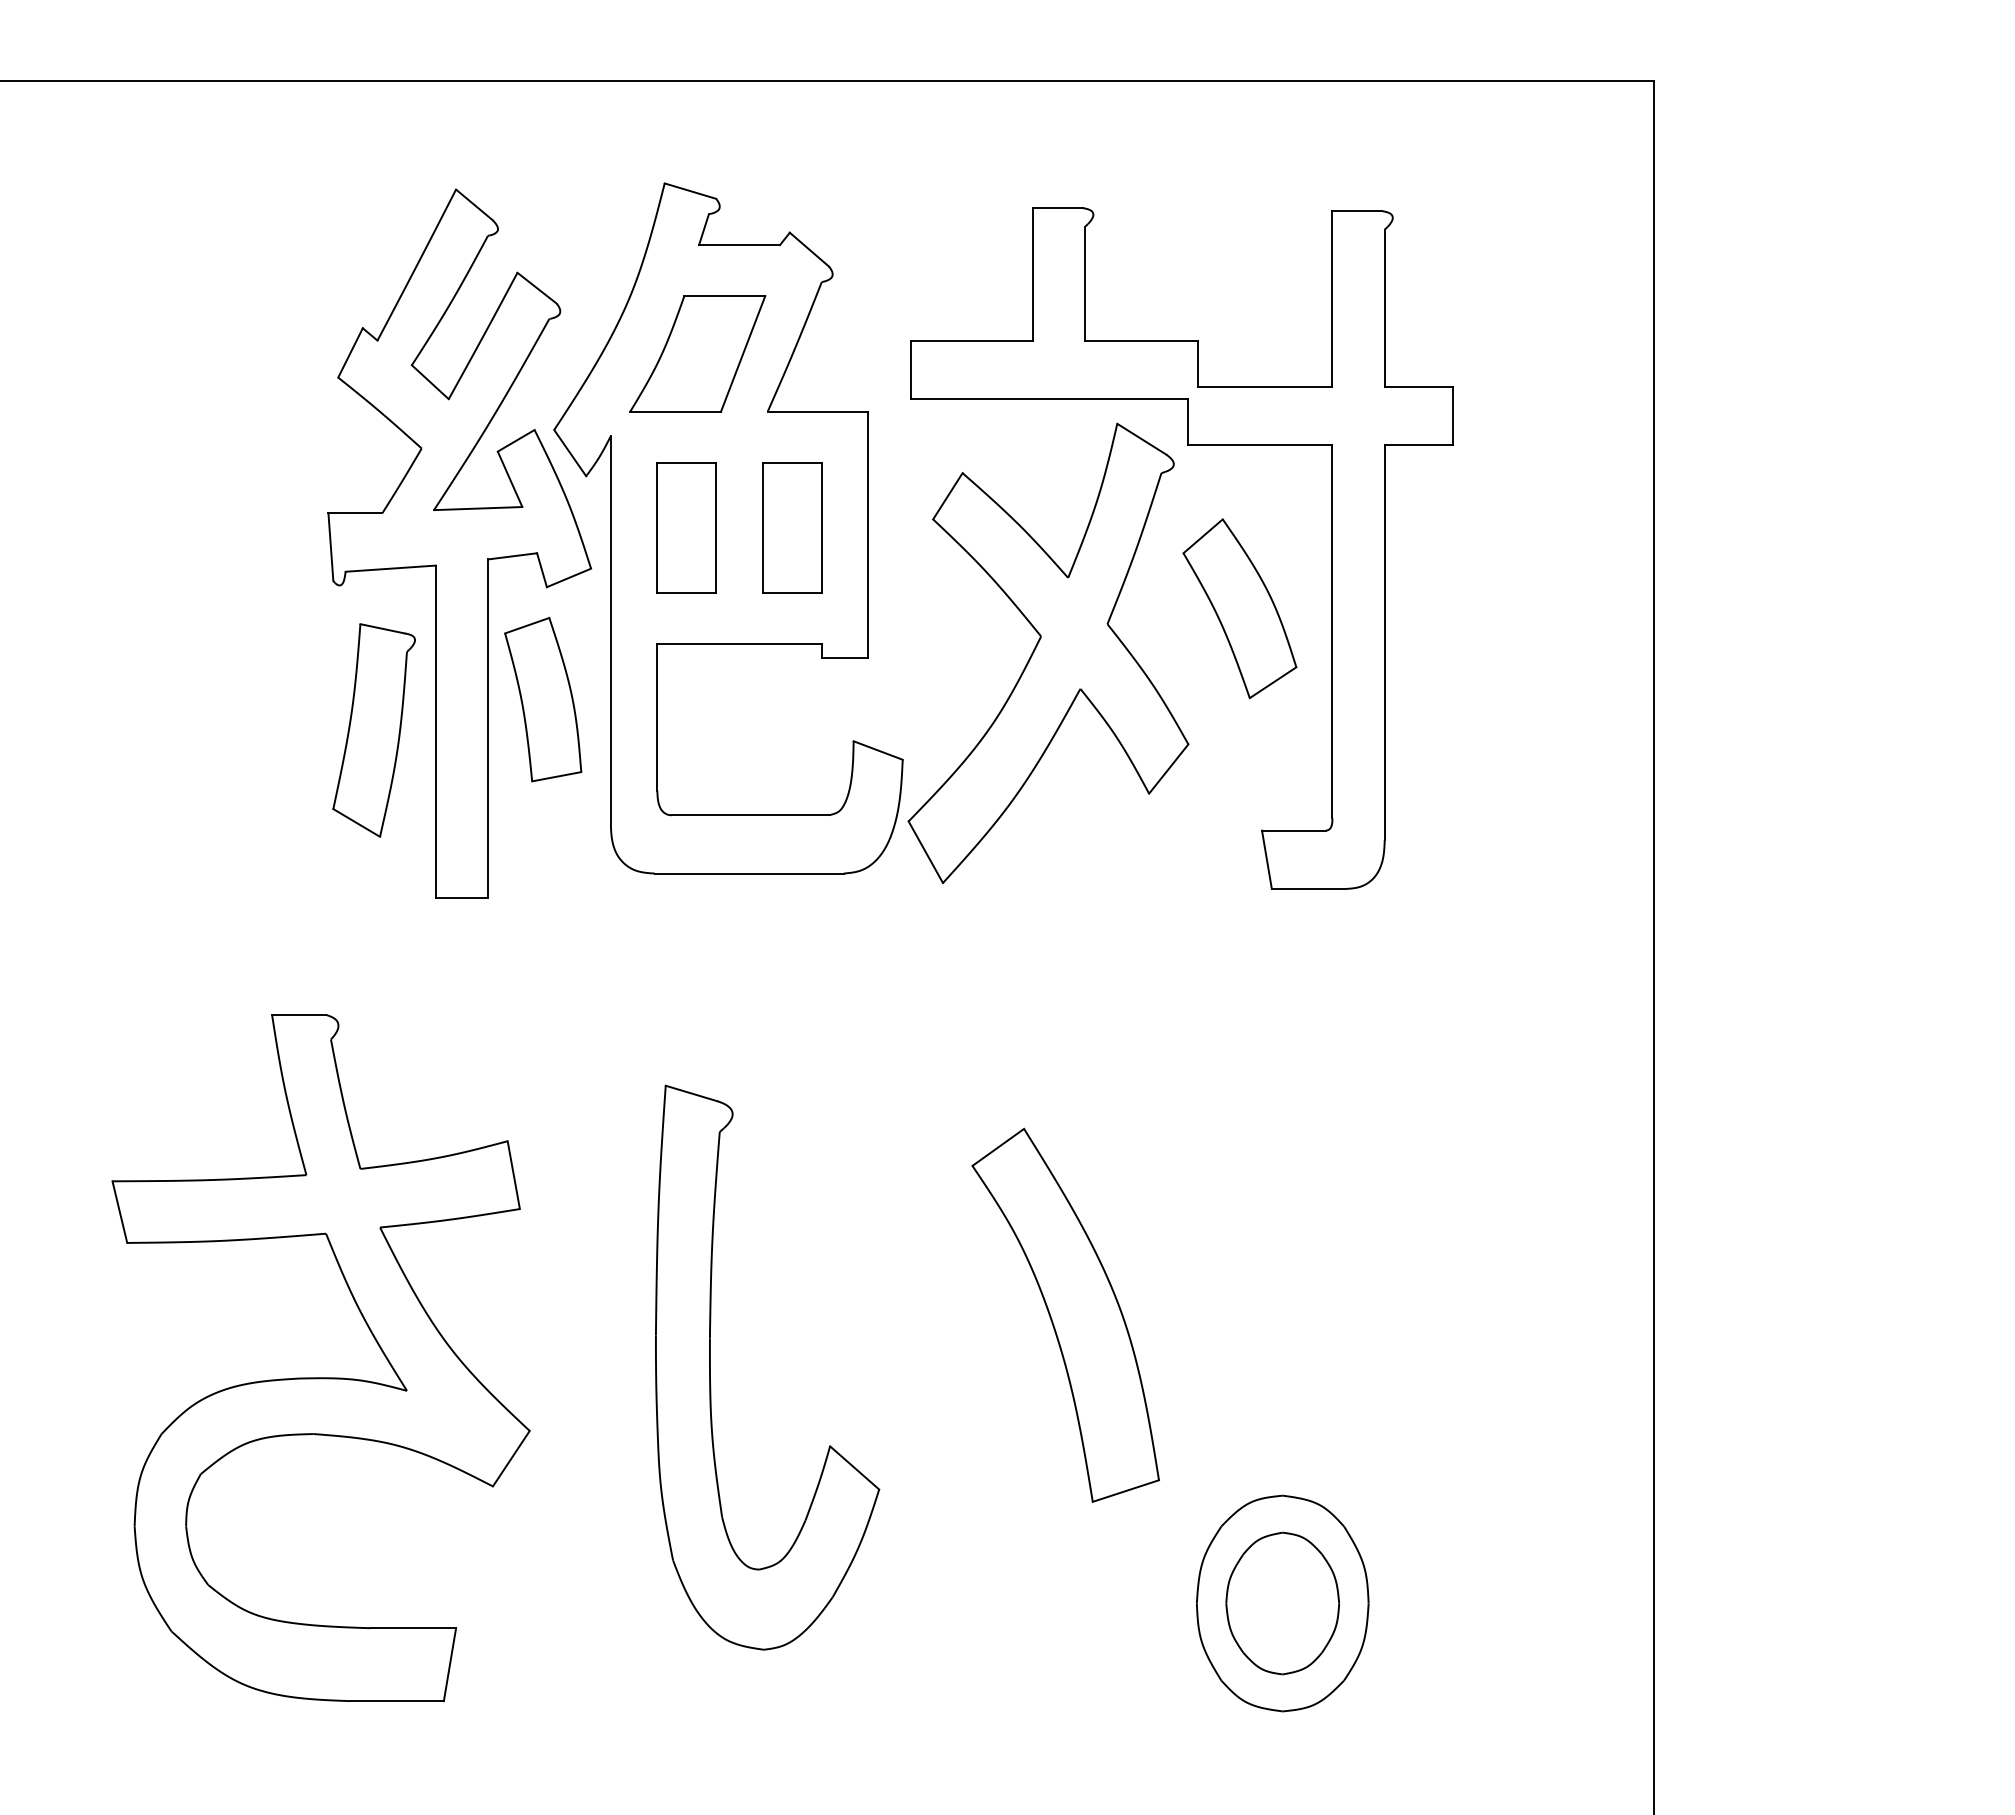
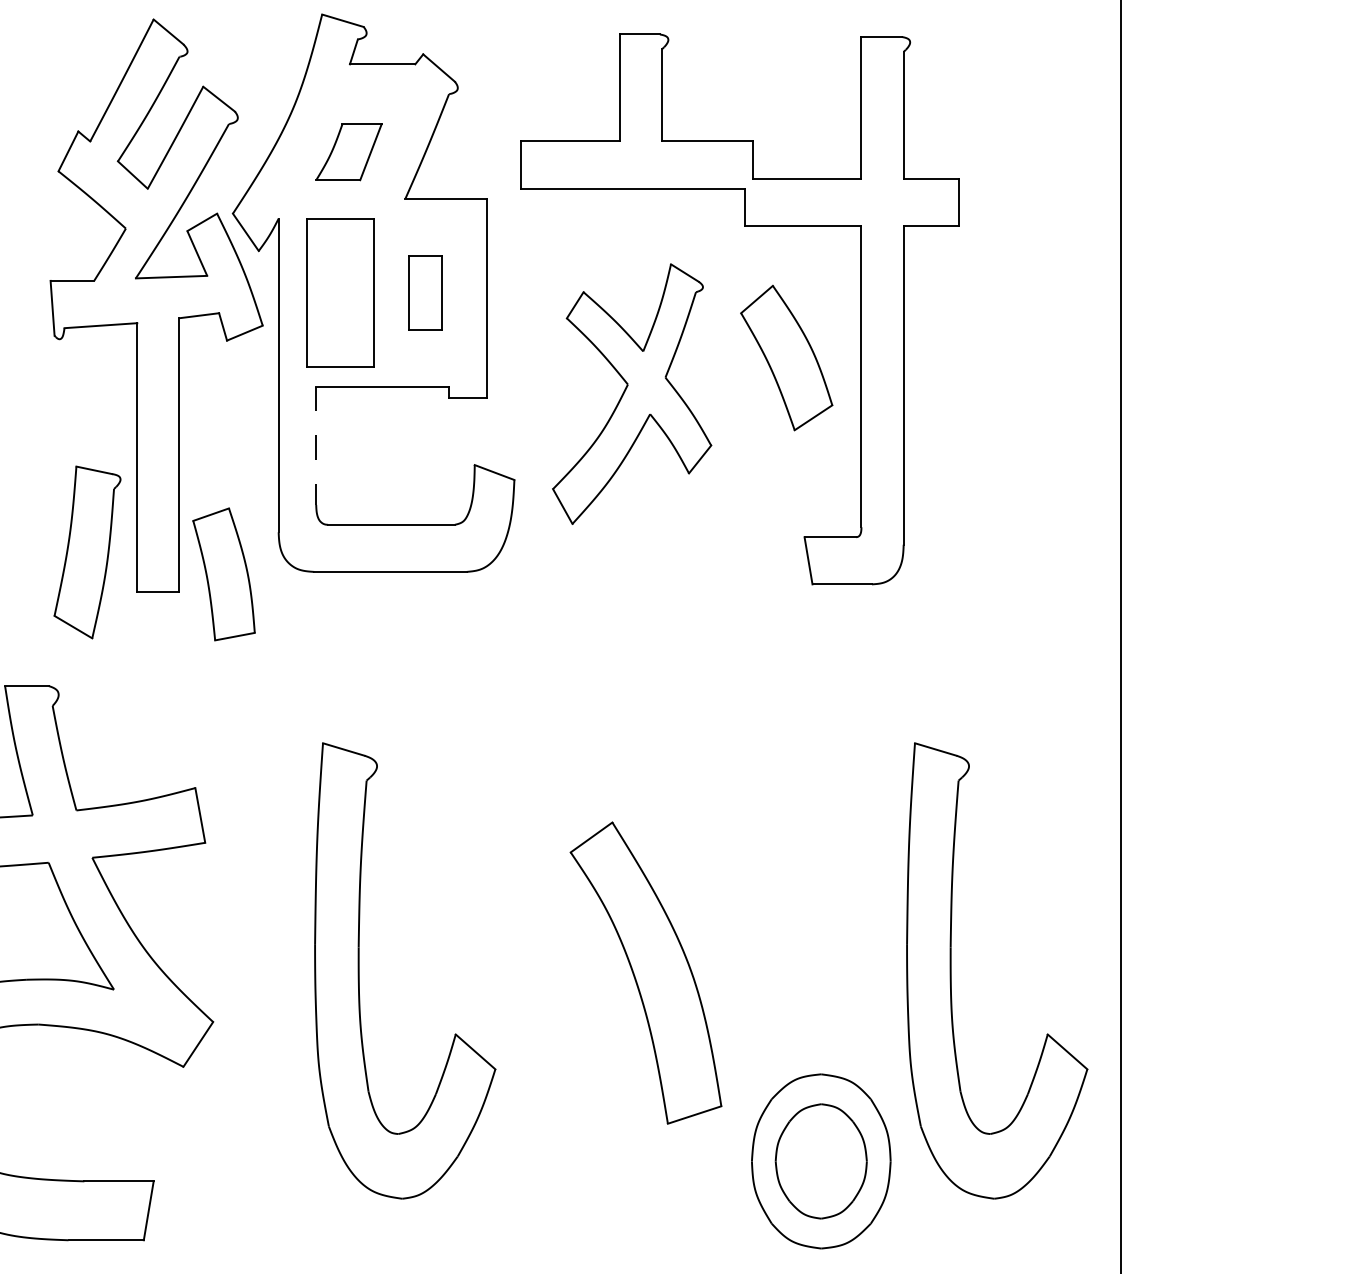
part: (697, 353) -> (348, 151), size x0.6
part: (686, 527) -> (339, 292), size x1.4
part: (792, 527) -> (425, 292), size x0.7
part: (1048, 653) -> (632, 394), size x0.7
part: (543, 699) -> (224, 574), moved
line: (657, 717) -> (316, 445), solid -> dashed
part: (373, 730) -> (87, 552), moved
part: (1065, 1314) -> (645, 972), moved
part: (1443, 1367) -> (951, 970), added

